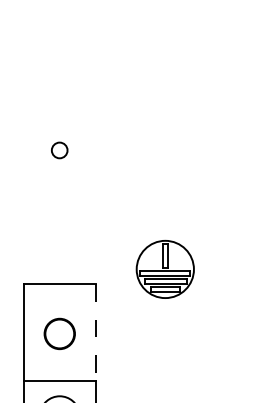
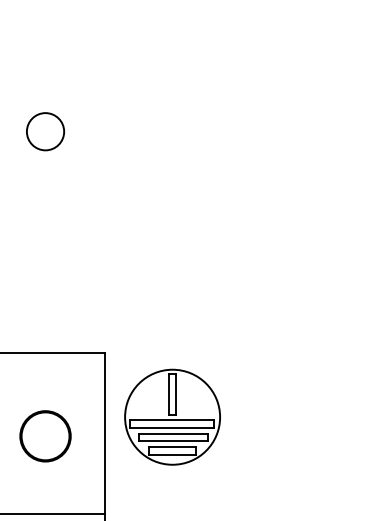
circle: (59, 150) -> (45, 131), size x1.43
part: (164, 269) -> (171, 417), moved
line: (95, 332) -> (104, 433), dashed -> solid

